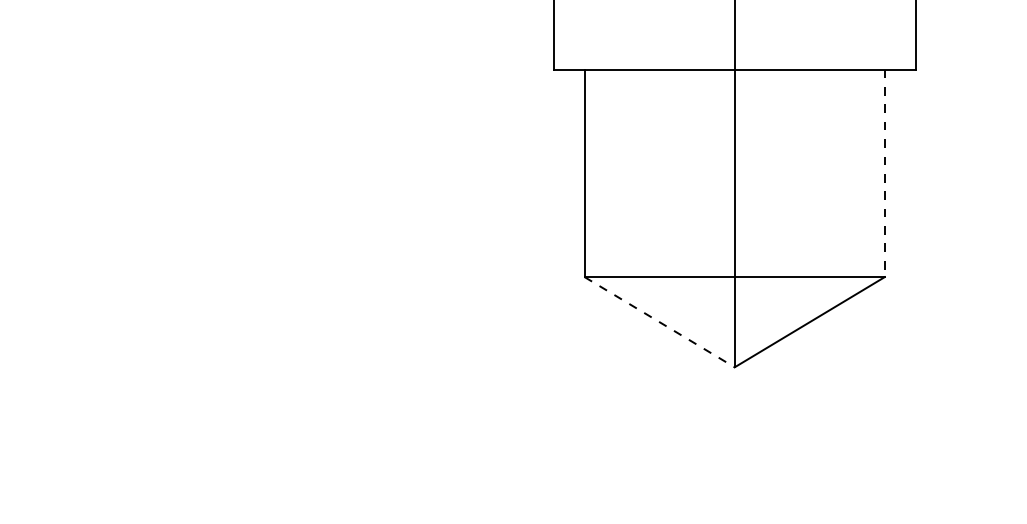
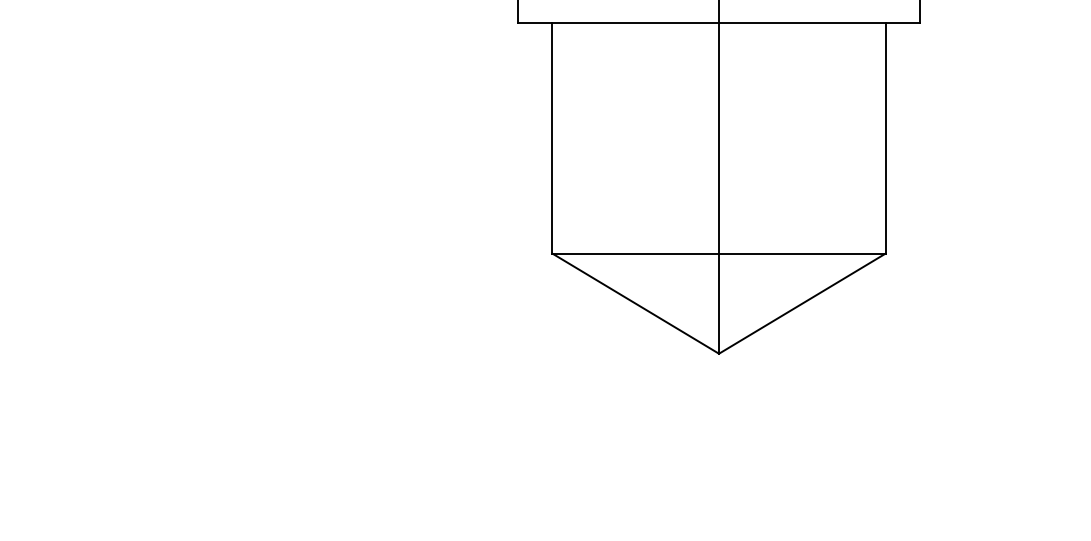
line: (884, 173) -> (885, 138), dashed -> solid
line: (659, 322) -> (635, 303), dashed -> solid

